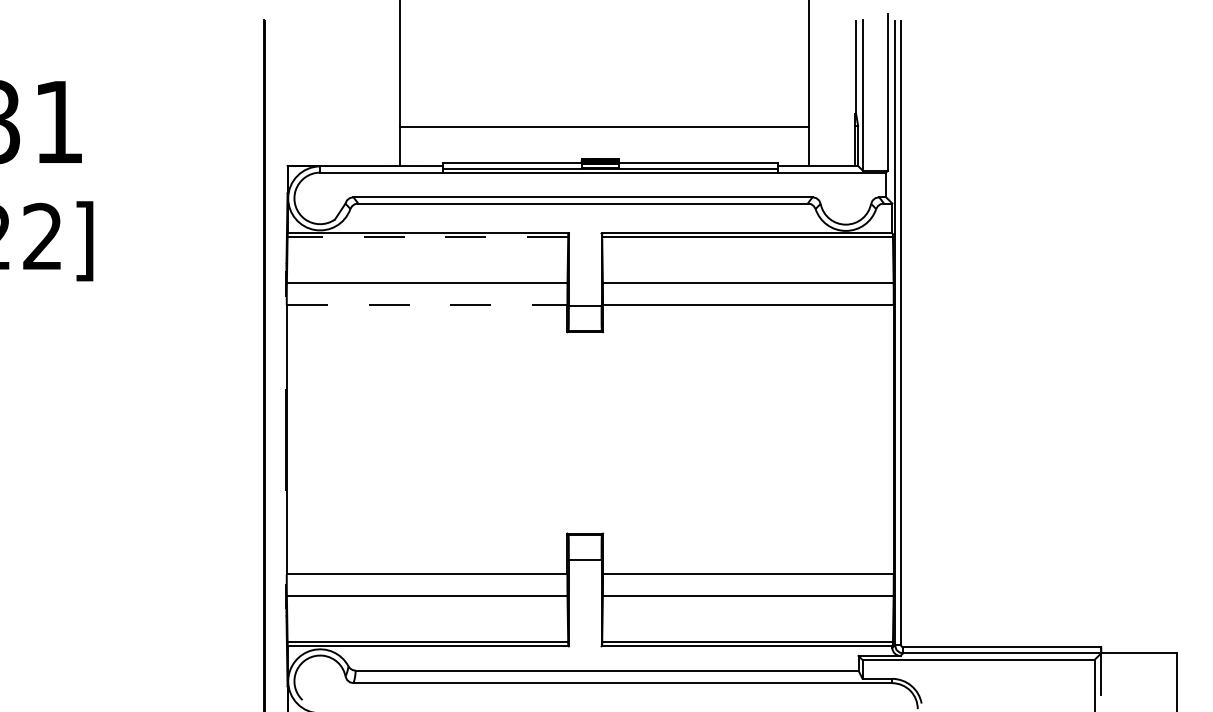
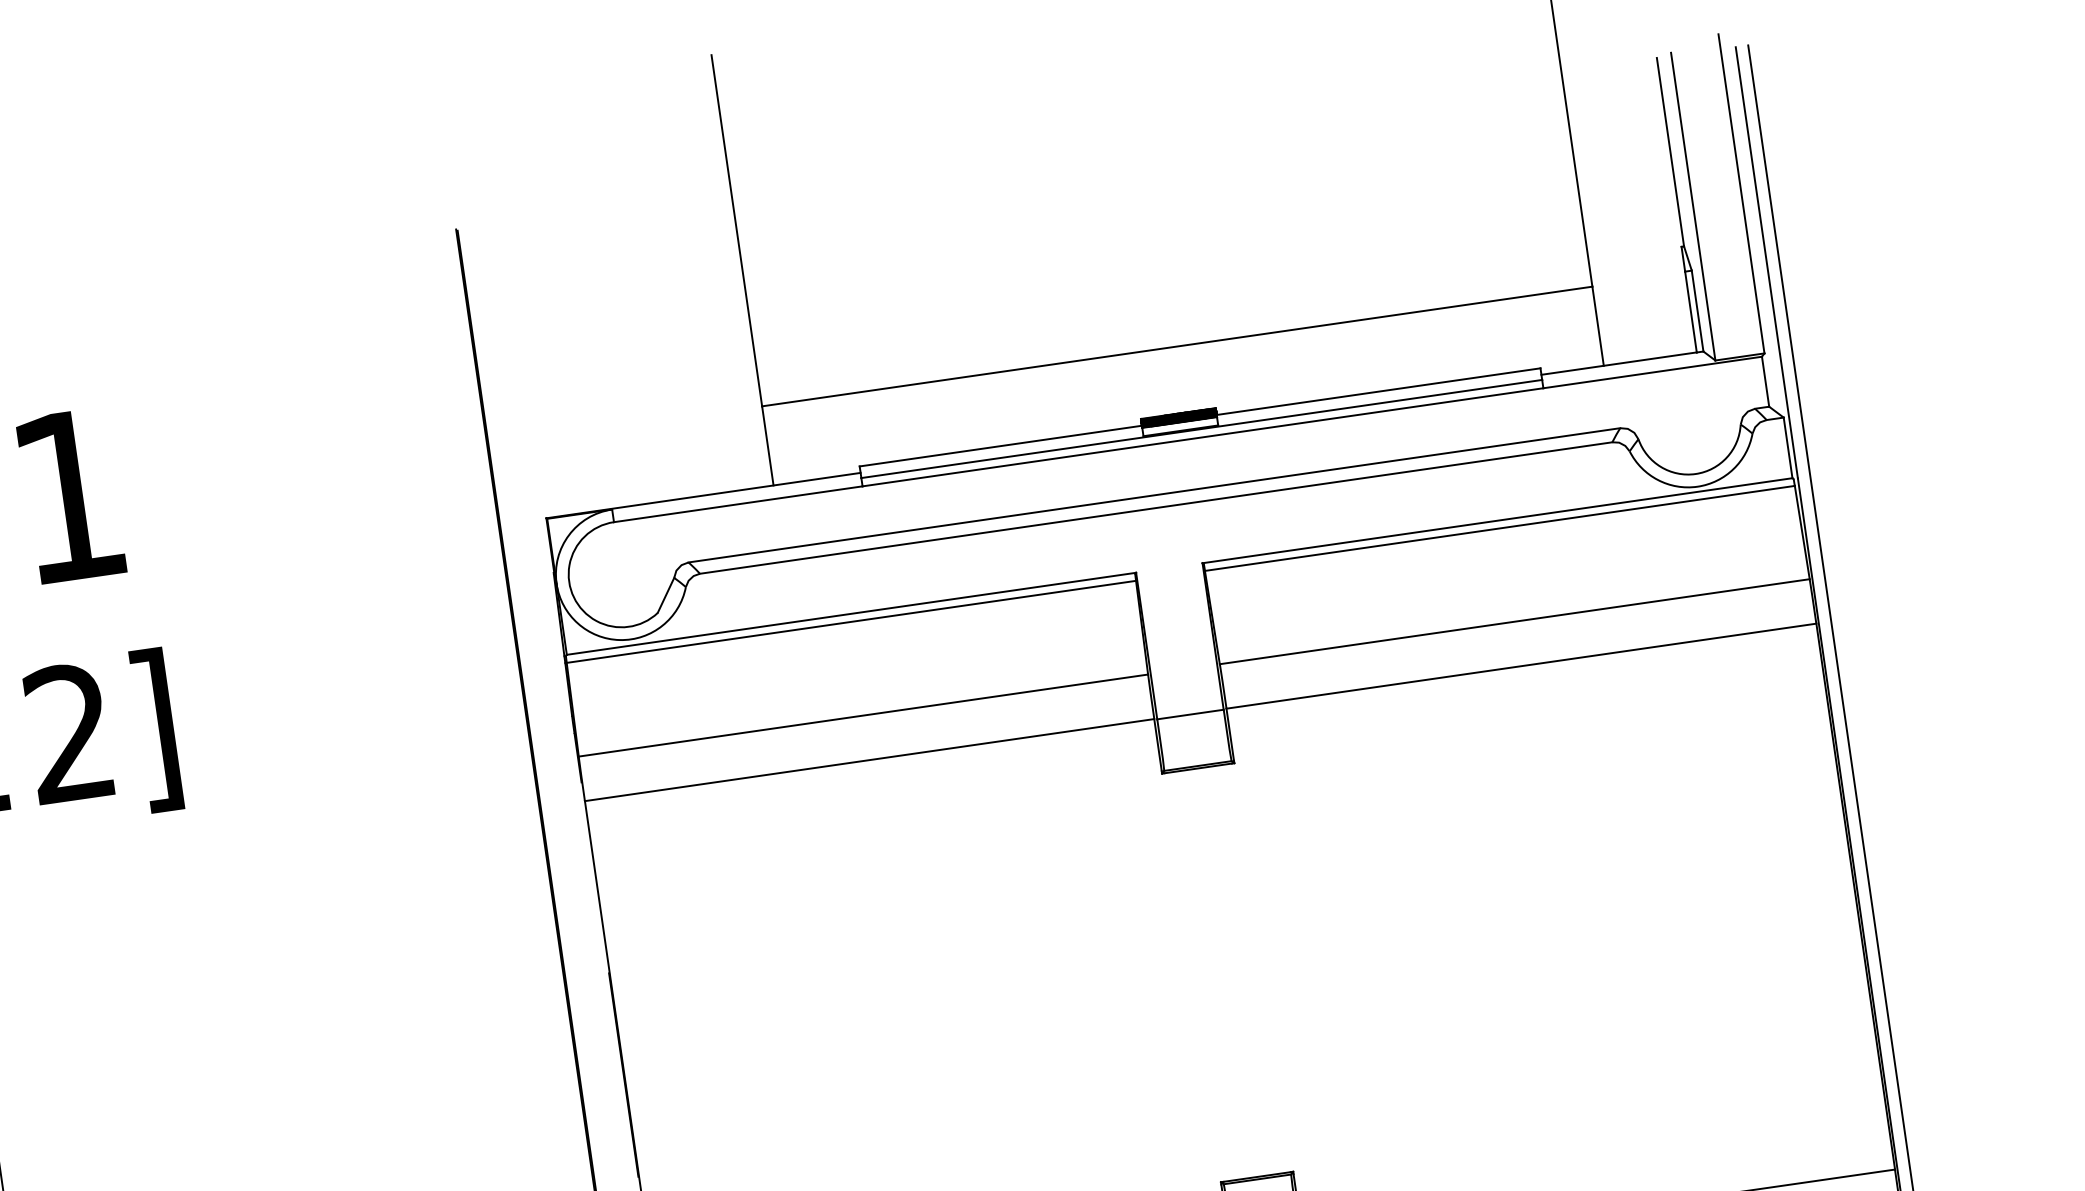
line: (427, 237) -> (850, 622), dashed -> solid
line: (427, 305) -> (870, 760), dashed -> solid

